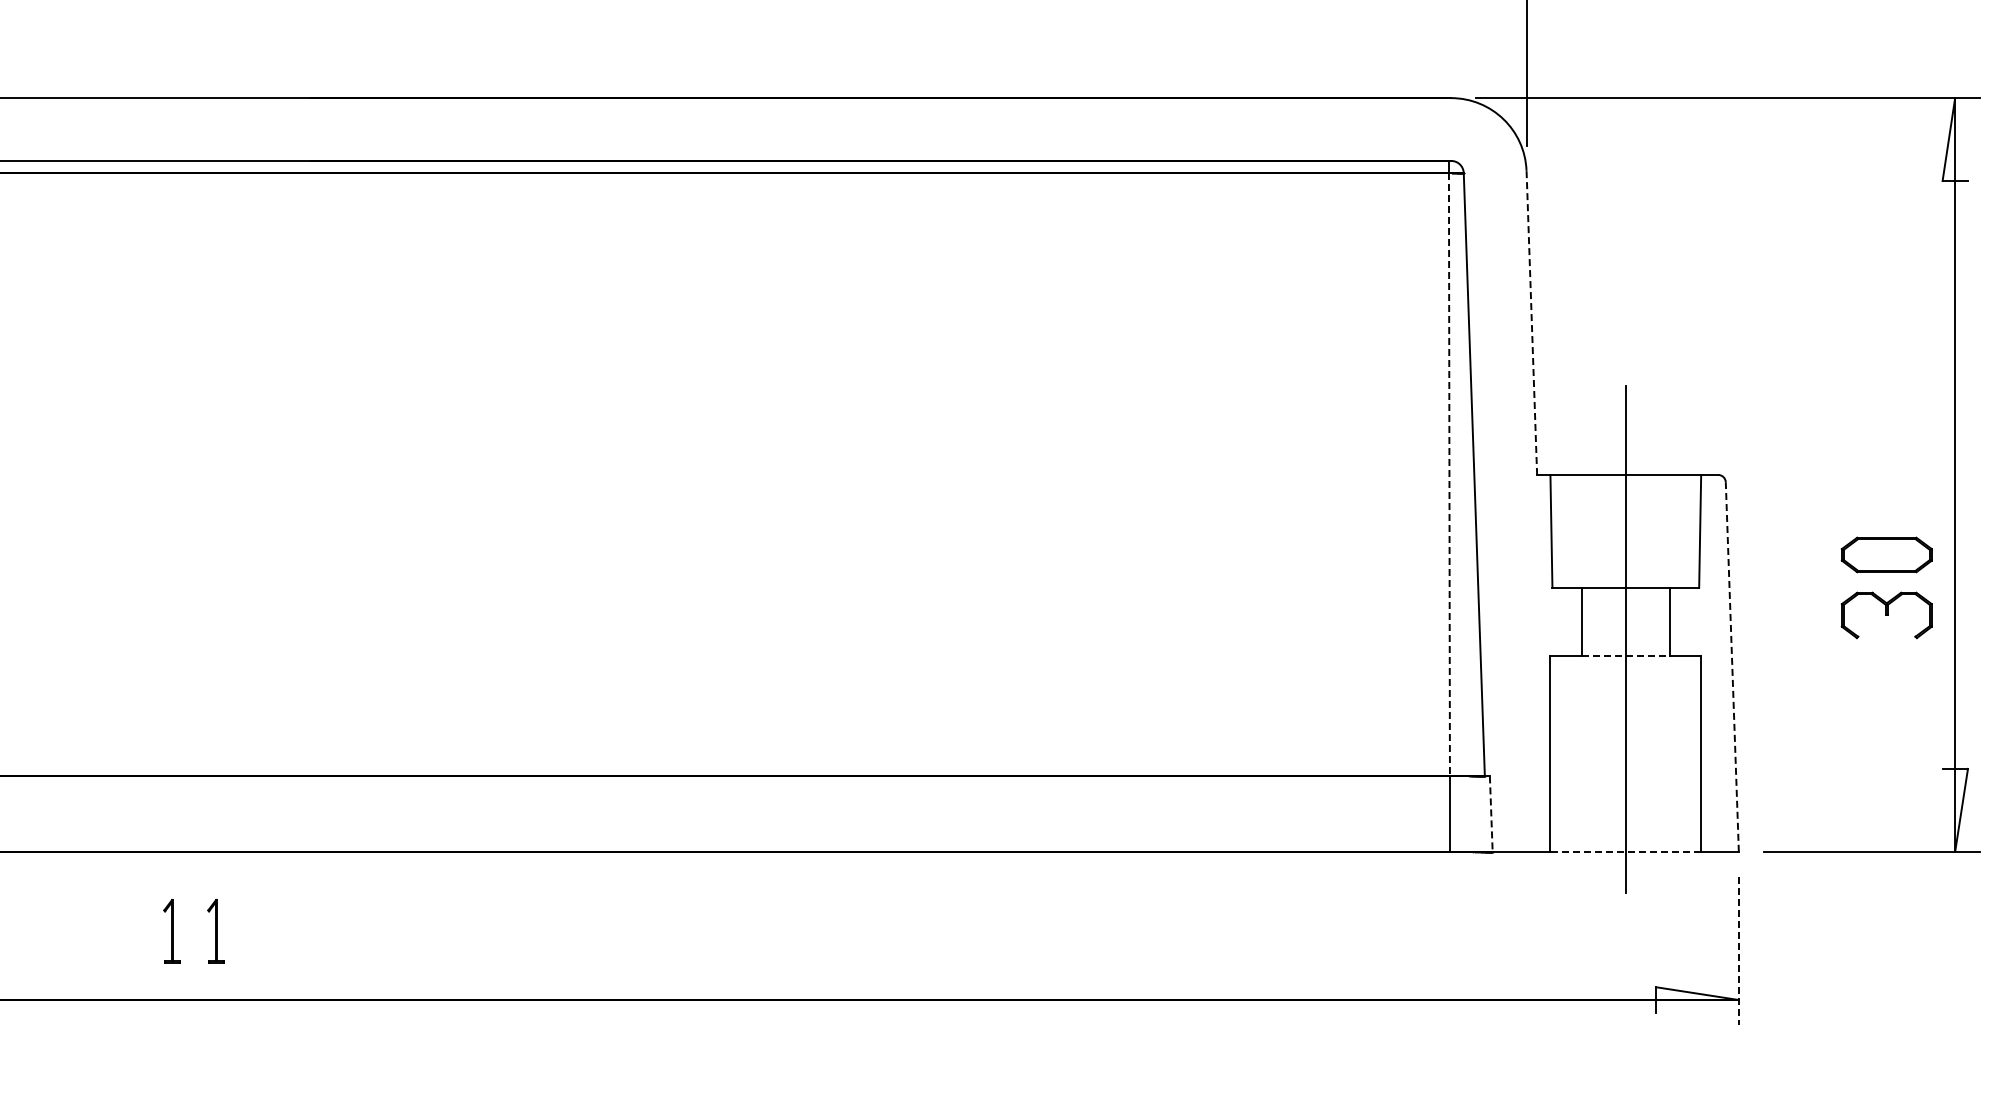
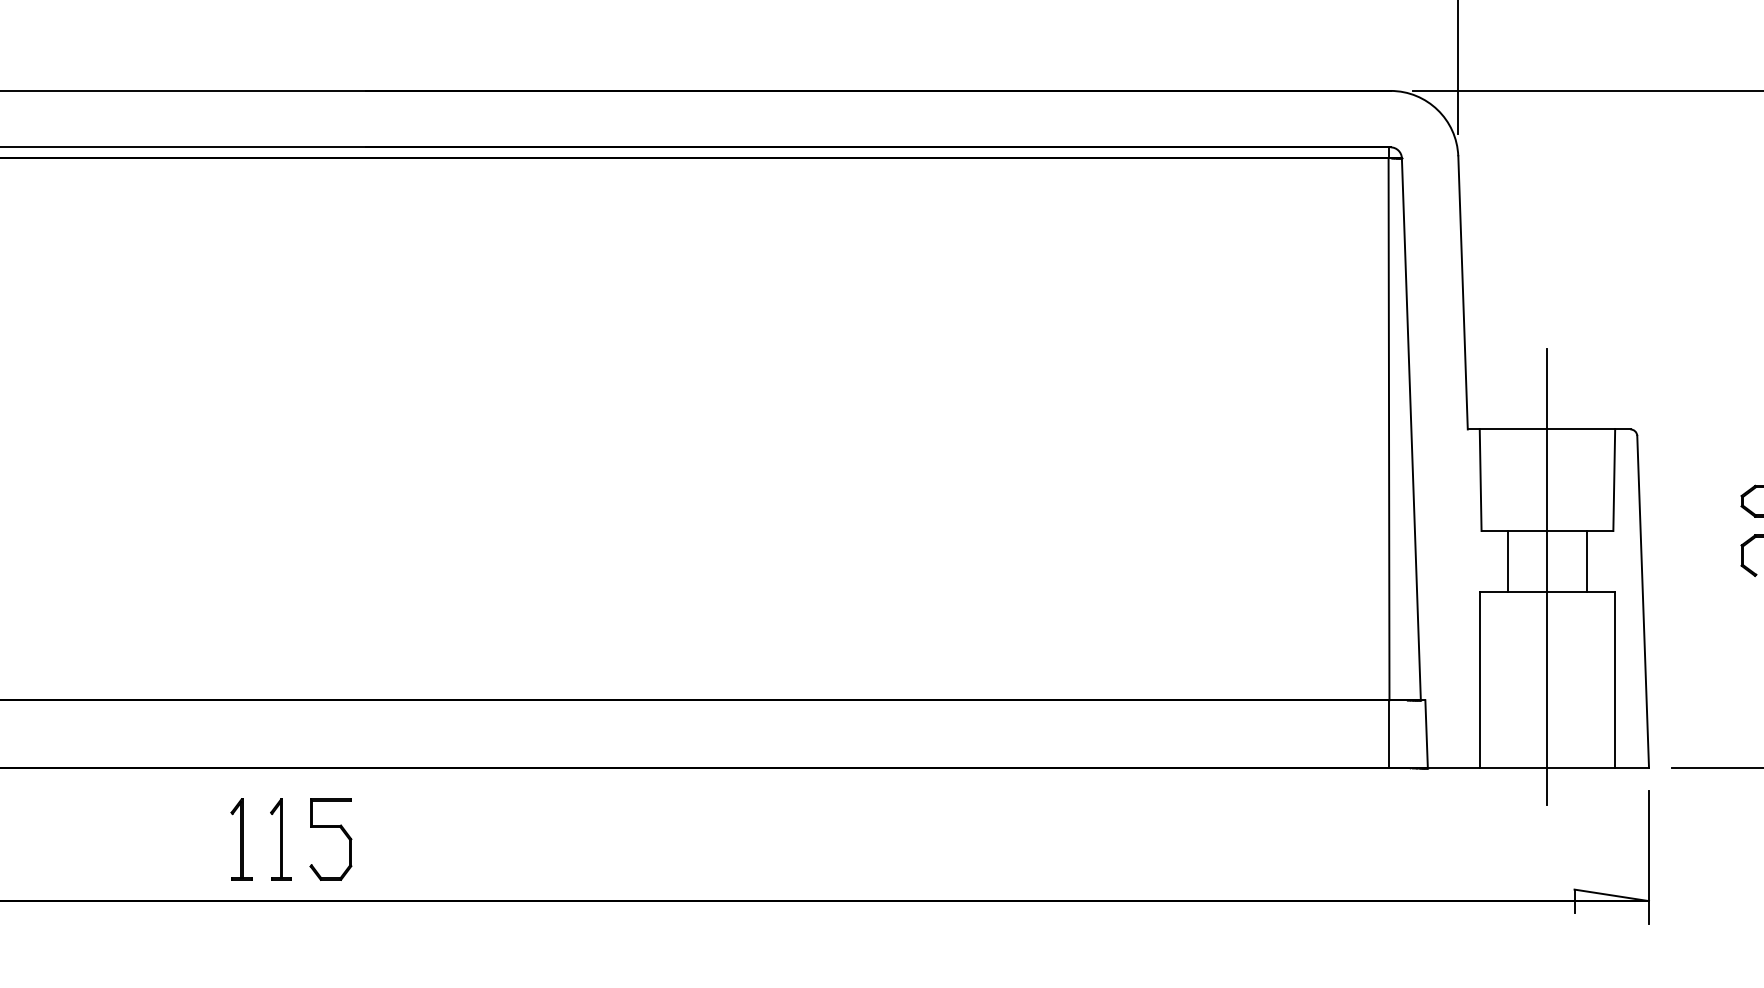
line: (1531, 322) -> (1462, 292), dashed -> solid
line: (1449, 474) -> (1389, 429), dashed -> solid
line: (1625, 655) -> (1547, 591), dashed -> solid
line: (1732, 667) -> (1643, 602), dashed -> solid
line: (1491, 814) -> (1426, 734), dashed -> solid
line: (1625, 851) -> (1547, 767), dashed -> solid
part: (271, 918) -> (330, 827), added
part: (171, 930) -> (241, 838), size x1.43
part: (215, 930) -> (280, 838), size x1.43
line: (1738, 951) -> (1648, 857), dashed -> solid

